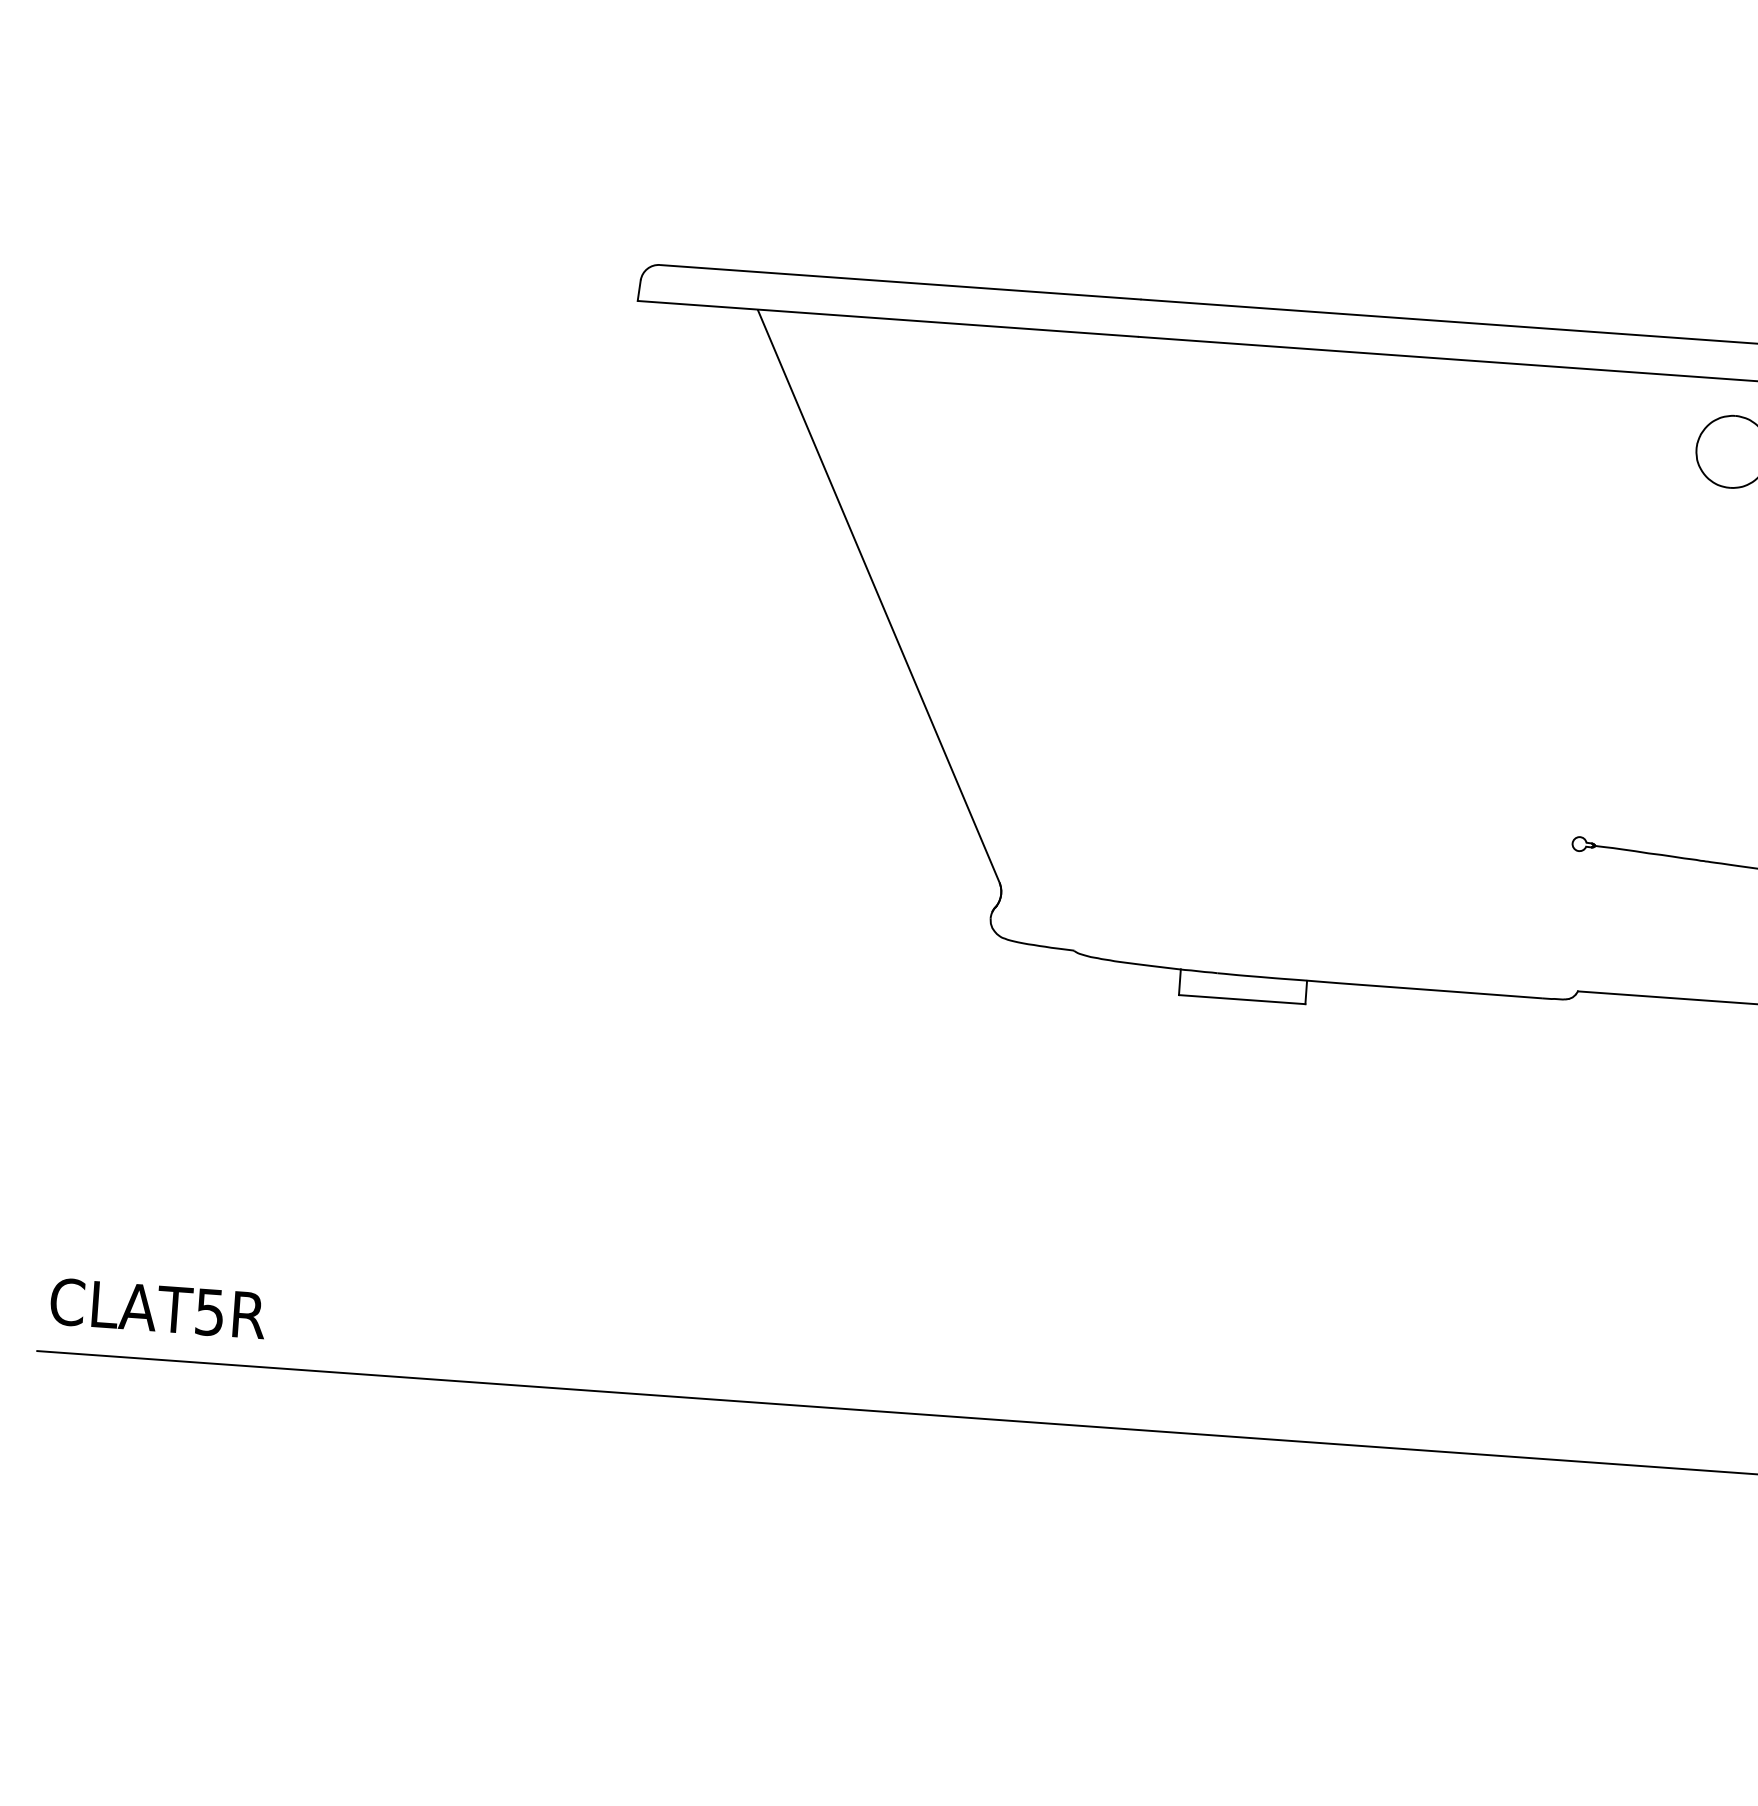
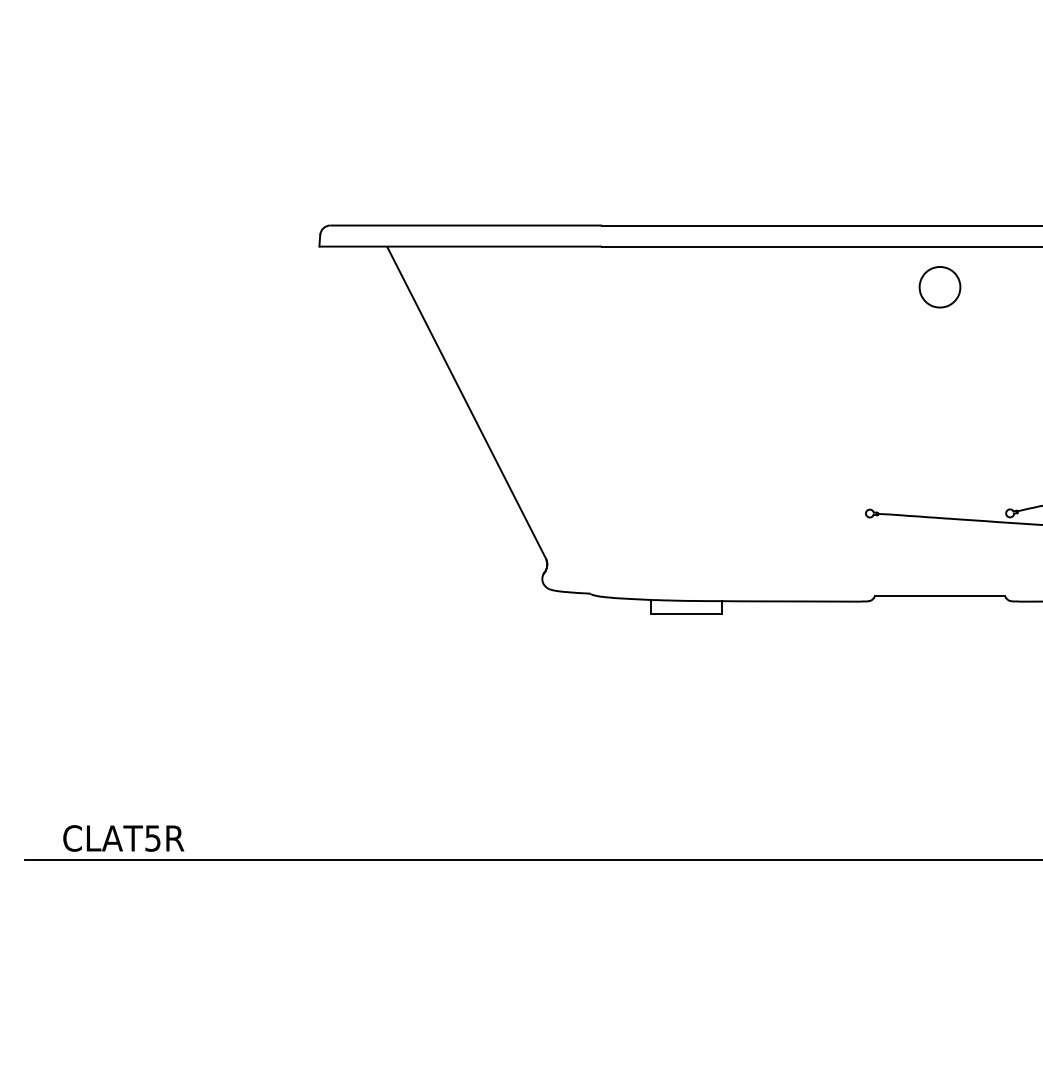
text: (157, 1308) -> (123, 838), moved

